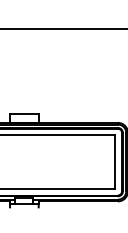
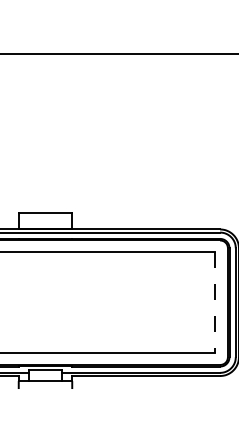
line: (114, 162) -> (213, 303), solid -> dashed

